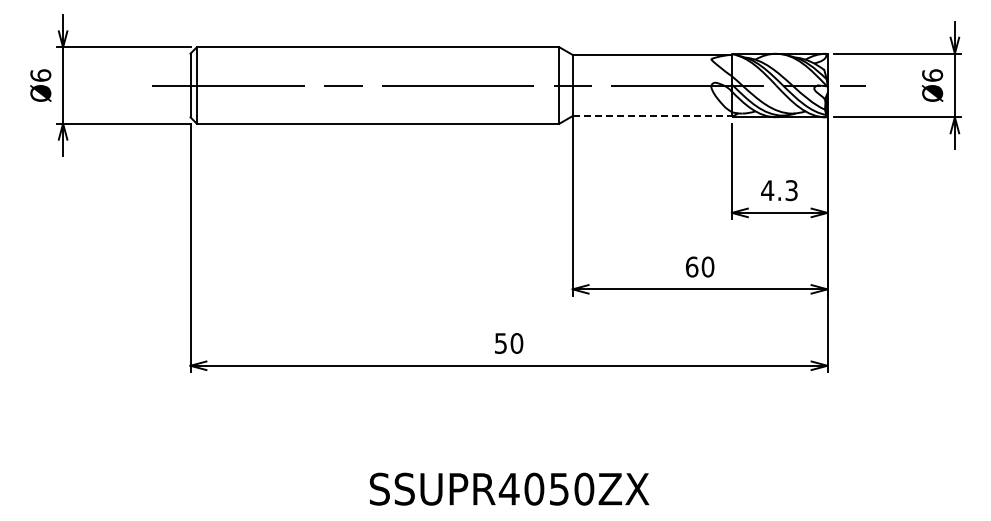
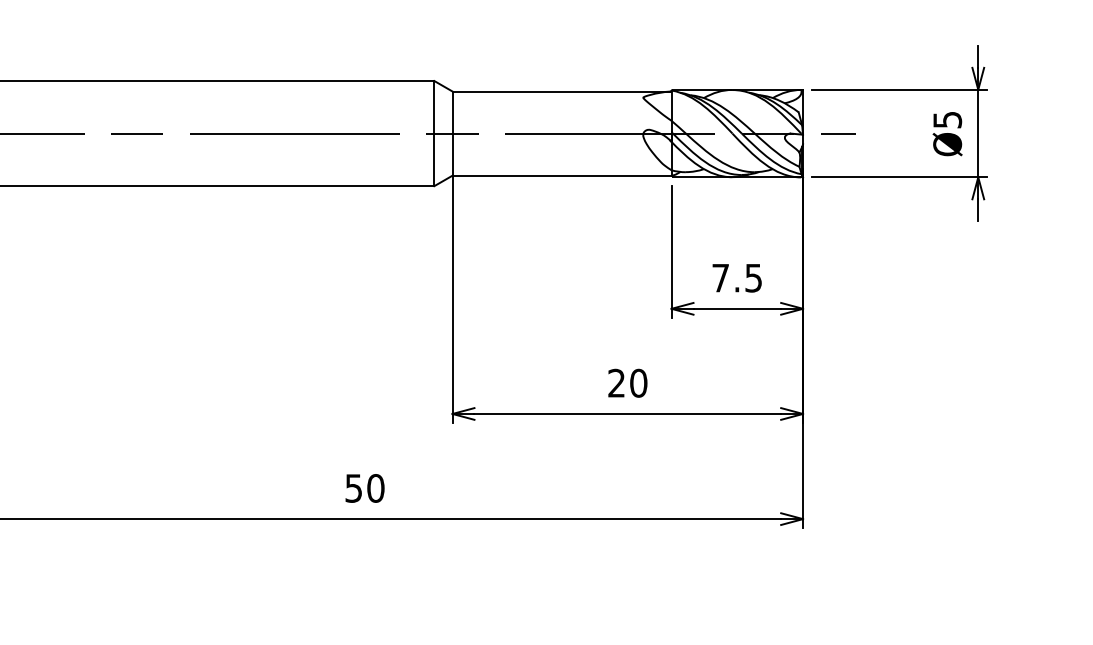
text: (932, 75) -> (947, 119), Ø6 -> Ø5
line: (652, 116) -> (562, 176), dashed -> solid
text: (779, 190) -> (737, 278), 4.3 -> 7.5
text: (691, 266) -> (615, 382), 60 -> 20

